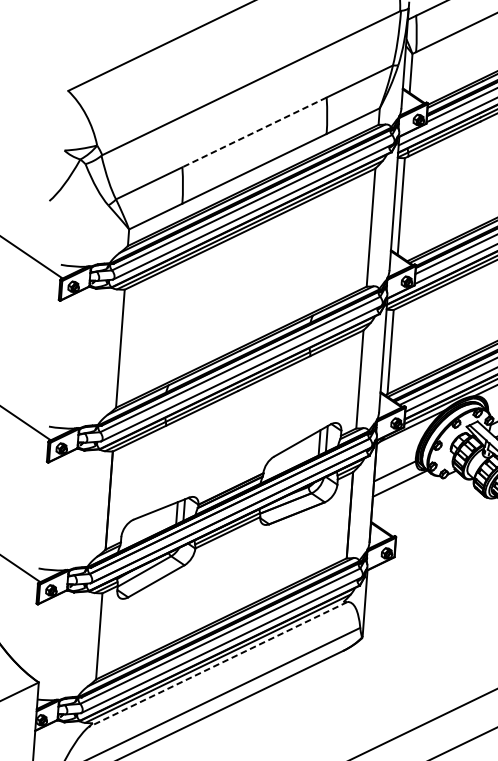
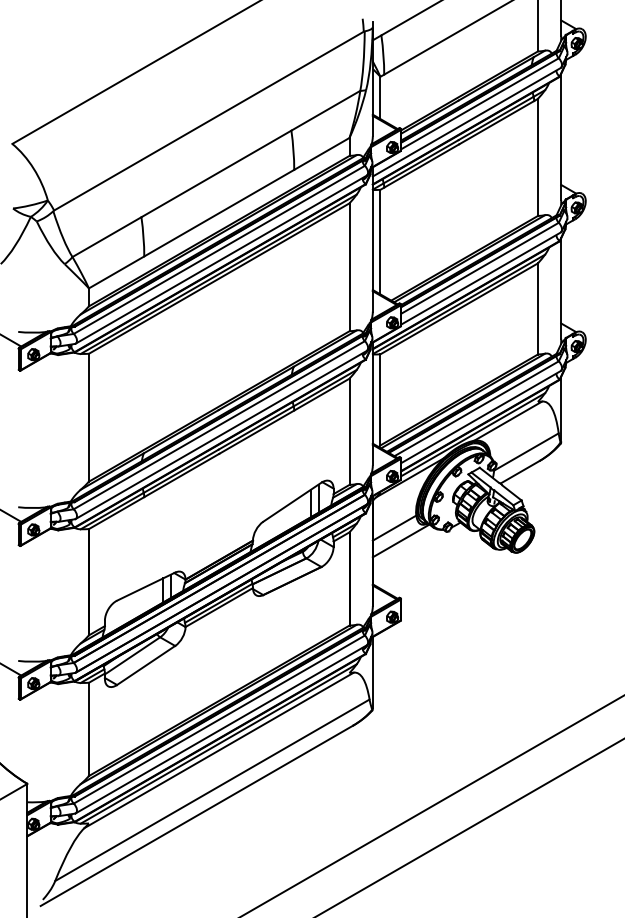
line: (254, 132) -> (216, 173), dashed -> solid
line: (217, 664) -> (218, 750), dashed -> solid

